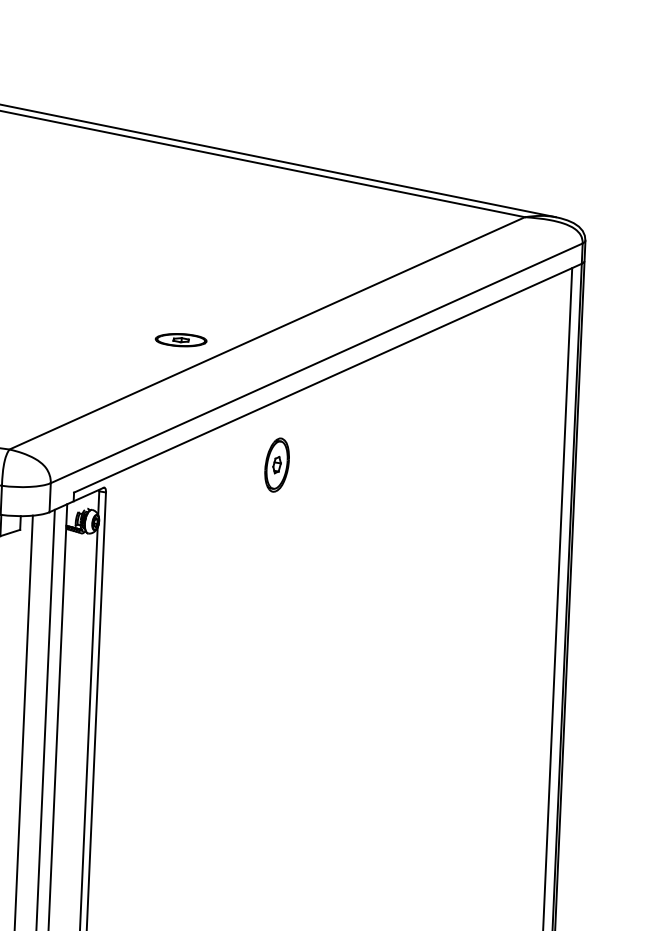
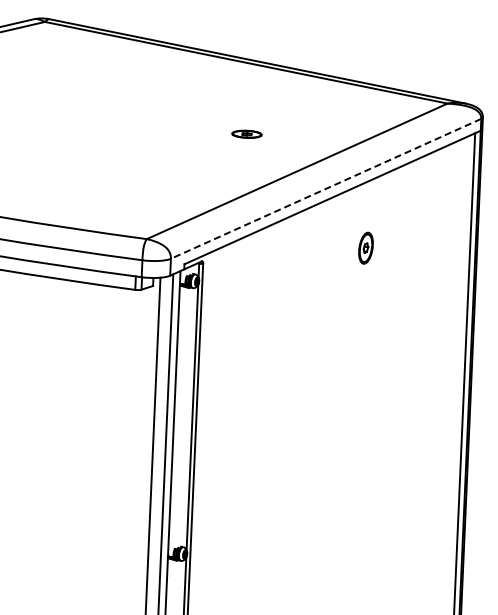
part: (180, 338) -> (246, 133), moved
line: (315, 364) -> (325, 189), solid -> dashed
part: (276, 463) -> (365, 247), moved

